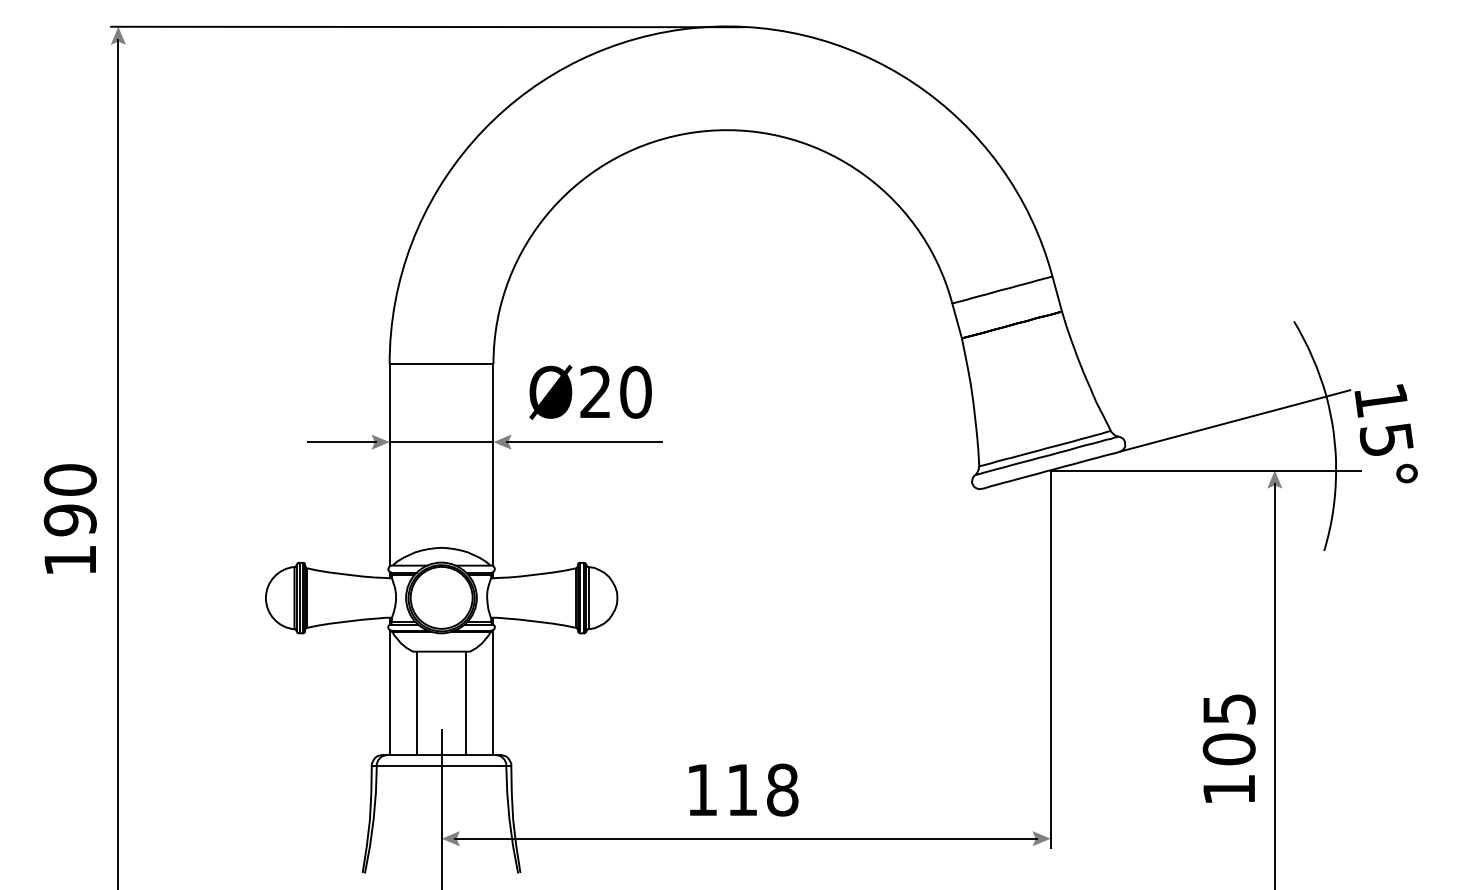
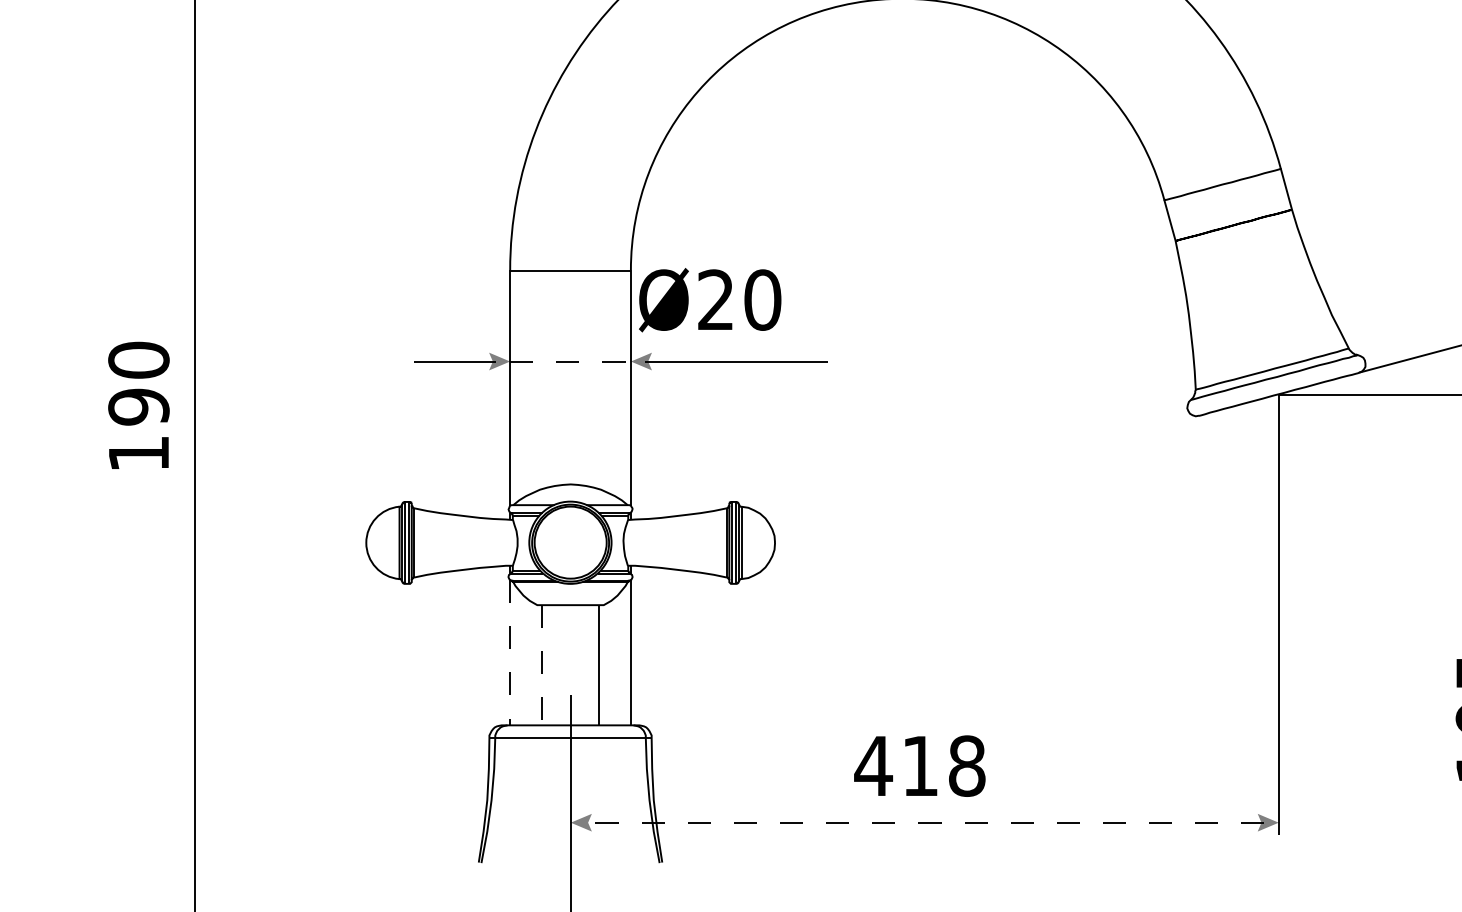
text: (590, 391) -> (709, 299), moved
line: (441, 442) -> (570, 361), solid -> dashed
text: (70, 518) -> (139, 404), moved
line: (389, 693) -> (509, 653), solid -> dashed
line: (417, 703) -> (542, 665), solid -> dashed
text: (701, 789) -> (872, 765), 118 -> 418
line: (745, 838) -> (923, 822), solid -> dashed

